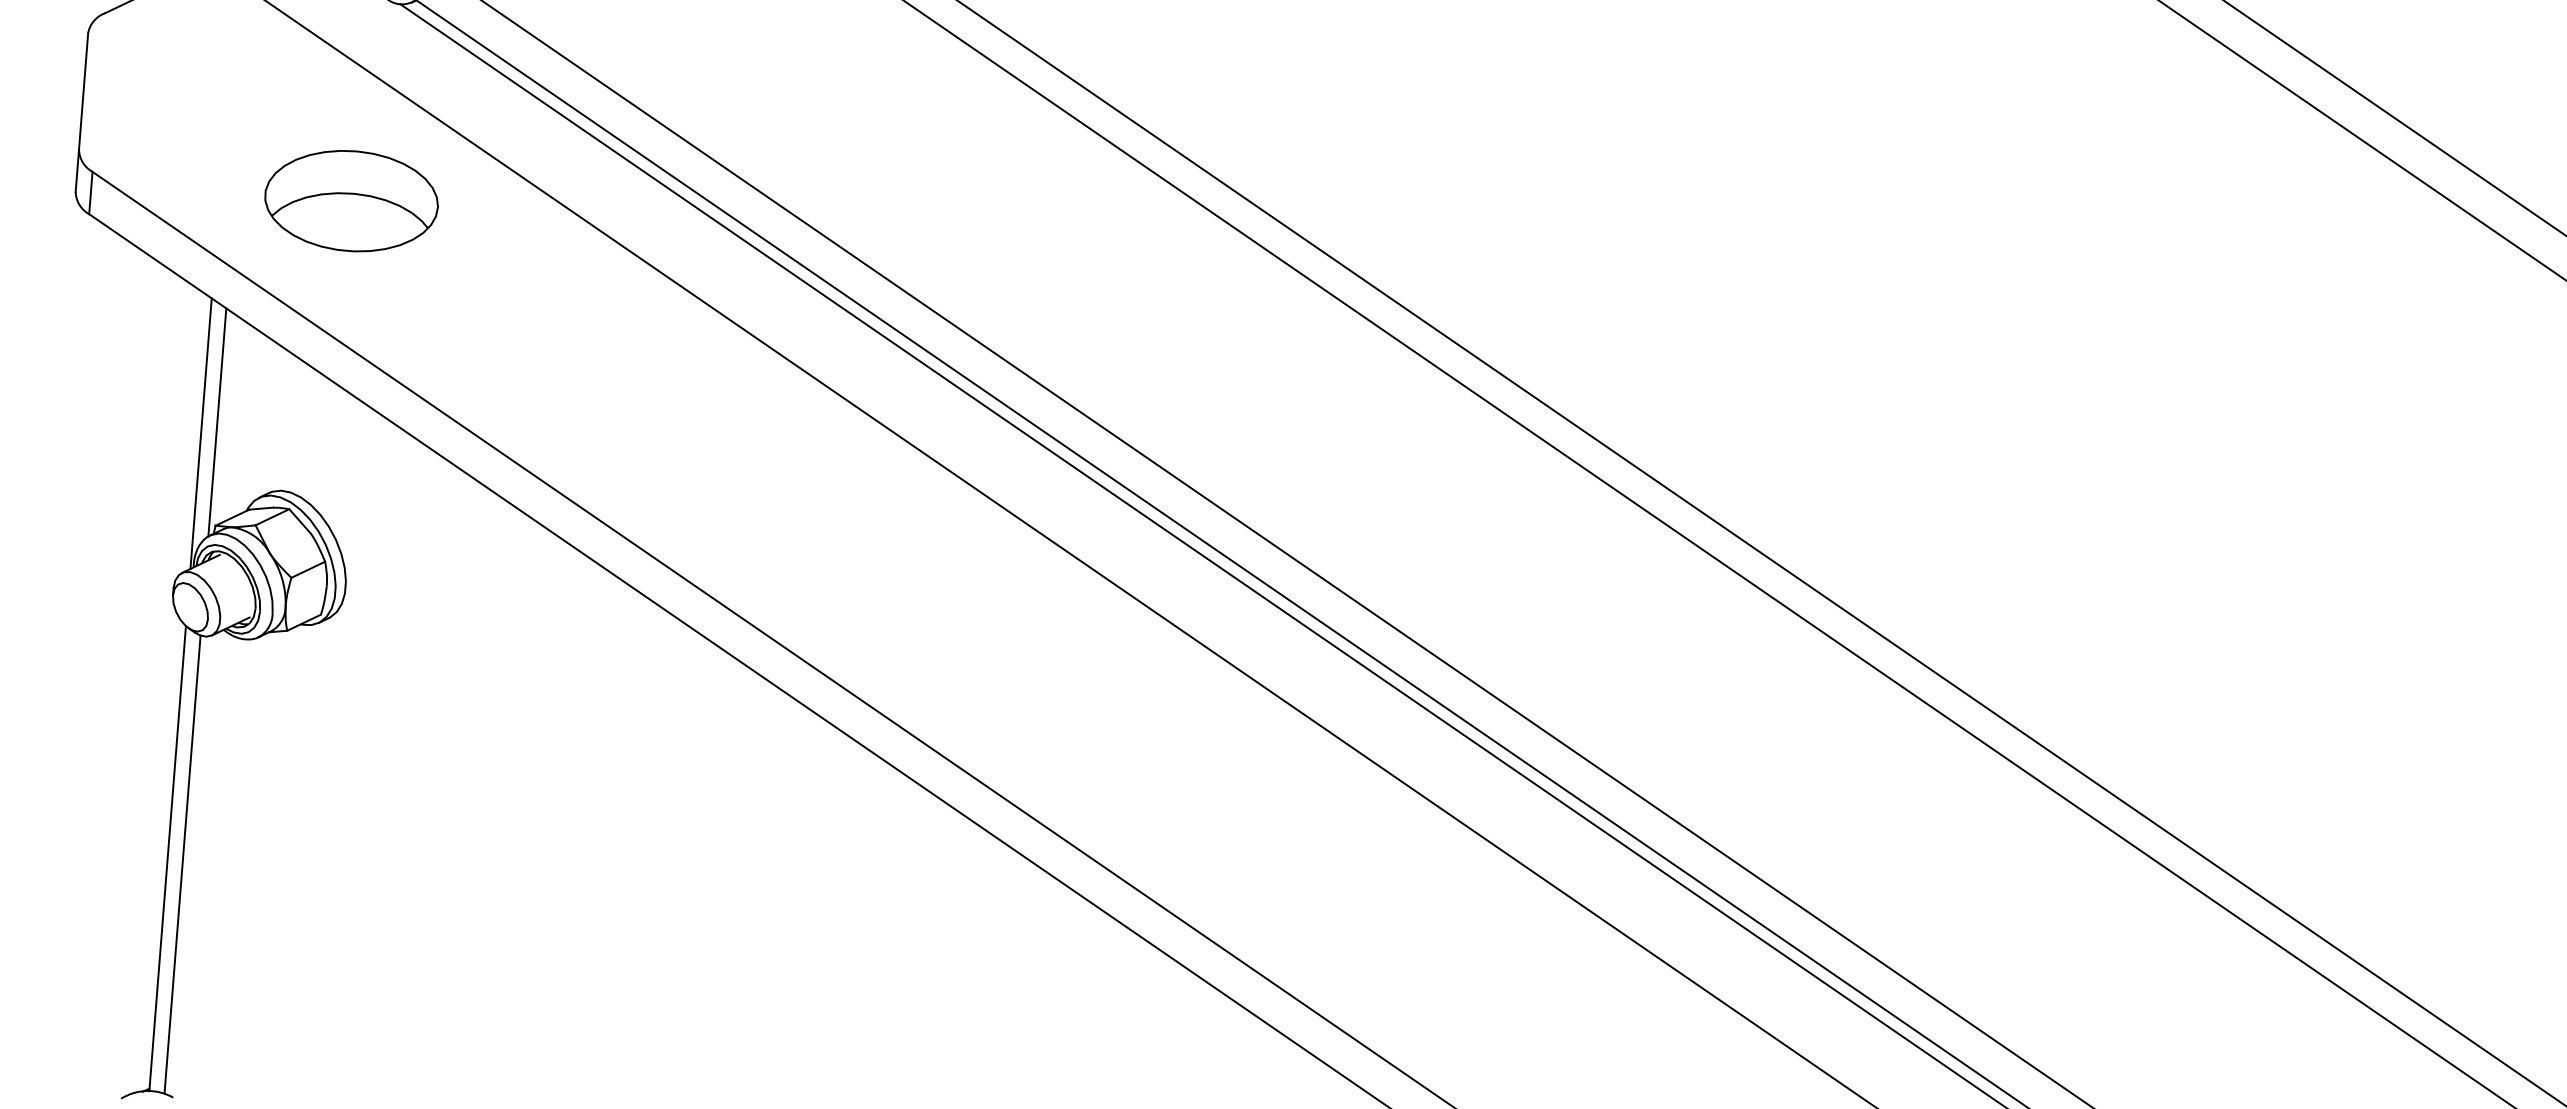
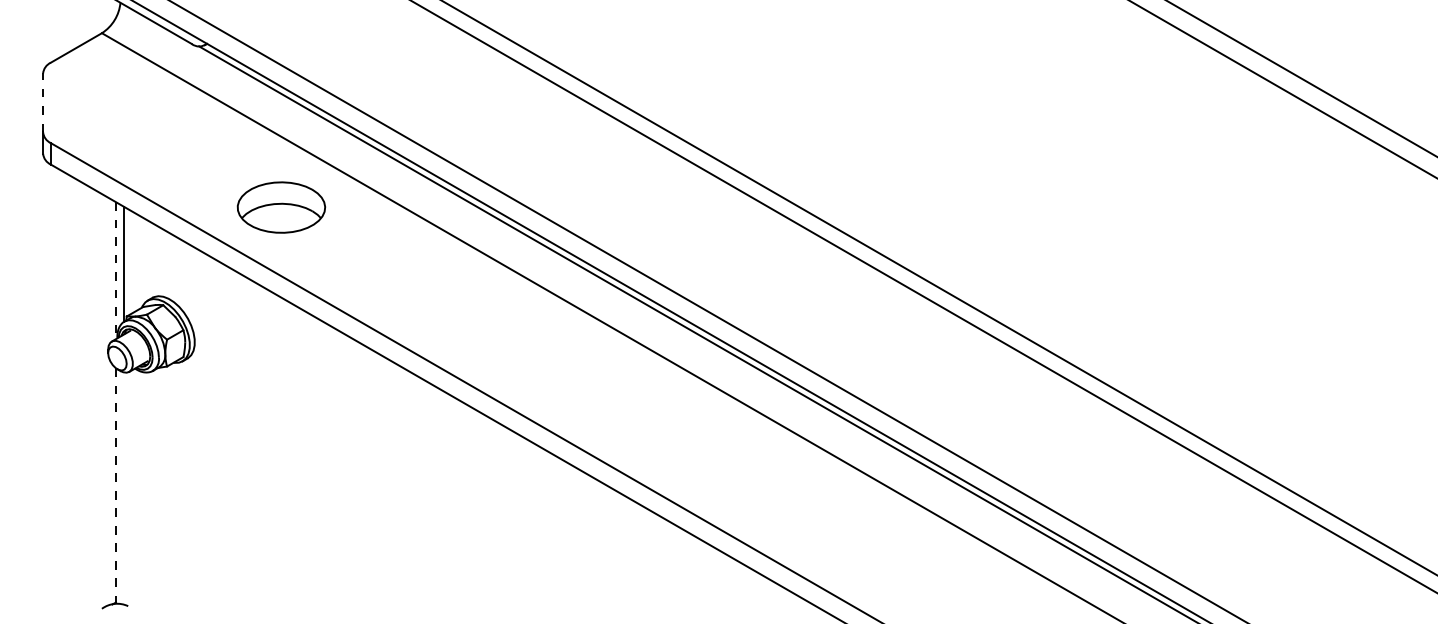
line: (84, 90) -> (43, 102), solid -> dashed
part: (351, 200) -> (281, 207), moved
line: (200, 433) -> (115, 270), solid -> dashed
line: (166, 859) -> (115, 486), solid -> dashed
line: (182, 864) -> (123, 488), removed

